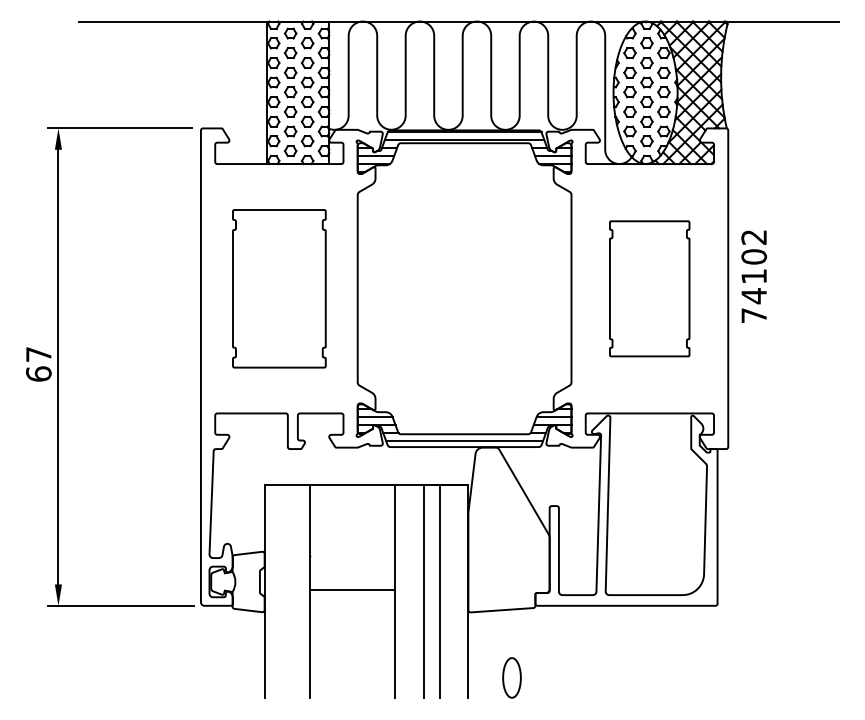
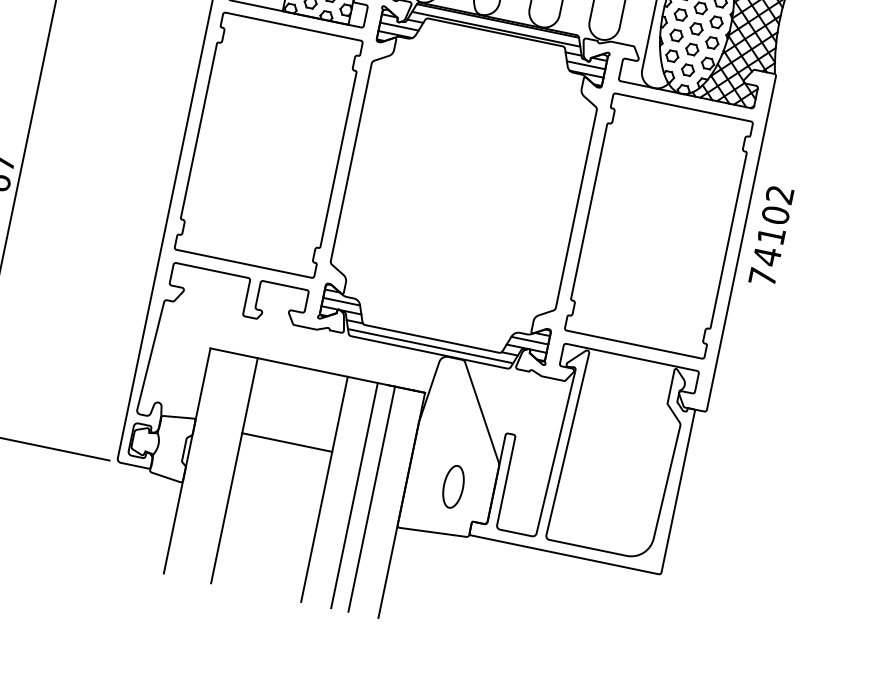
part: (279, 288) -> (268, 145), size x1.43
part: (649, 288) -> (658, 225), size x1.67
line: (352, 589) -> (287, 442), moved
part: (511, 677) -> (453, 486), moved

